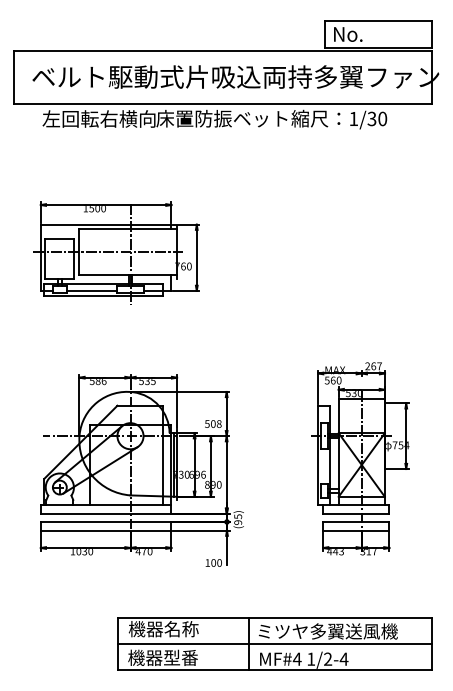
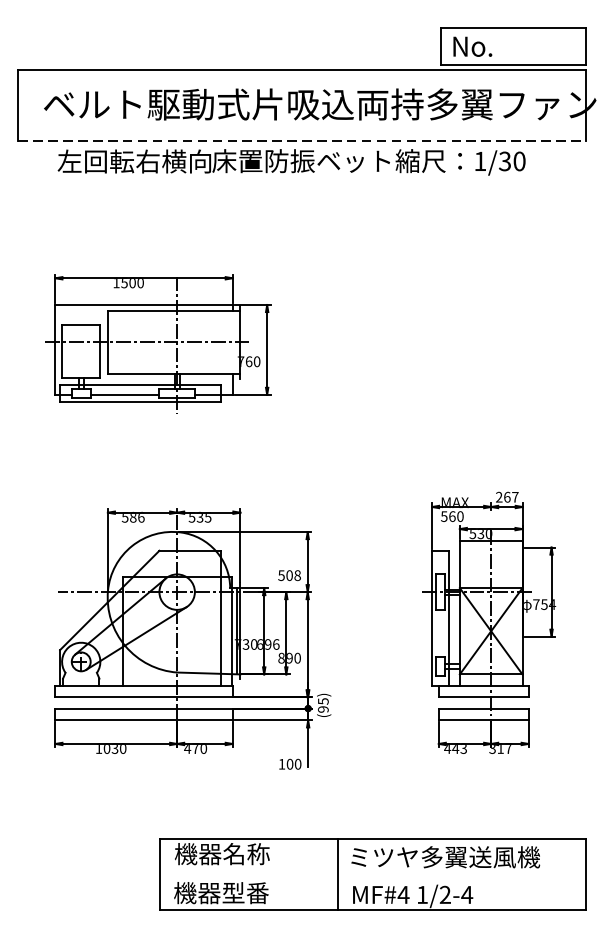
line: (222, 103) -> (302, 140), solid -> dashed
line: (274, 644) -> (372, 874), removed

